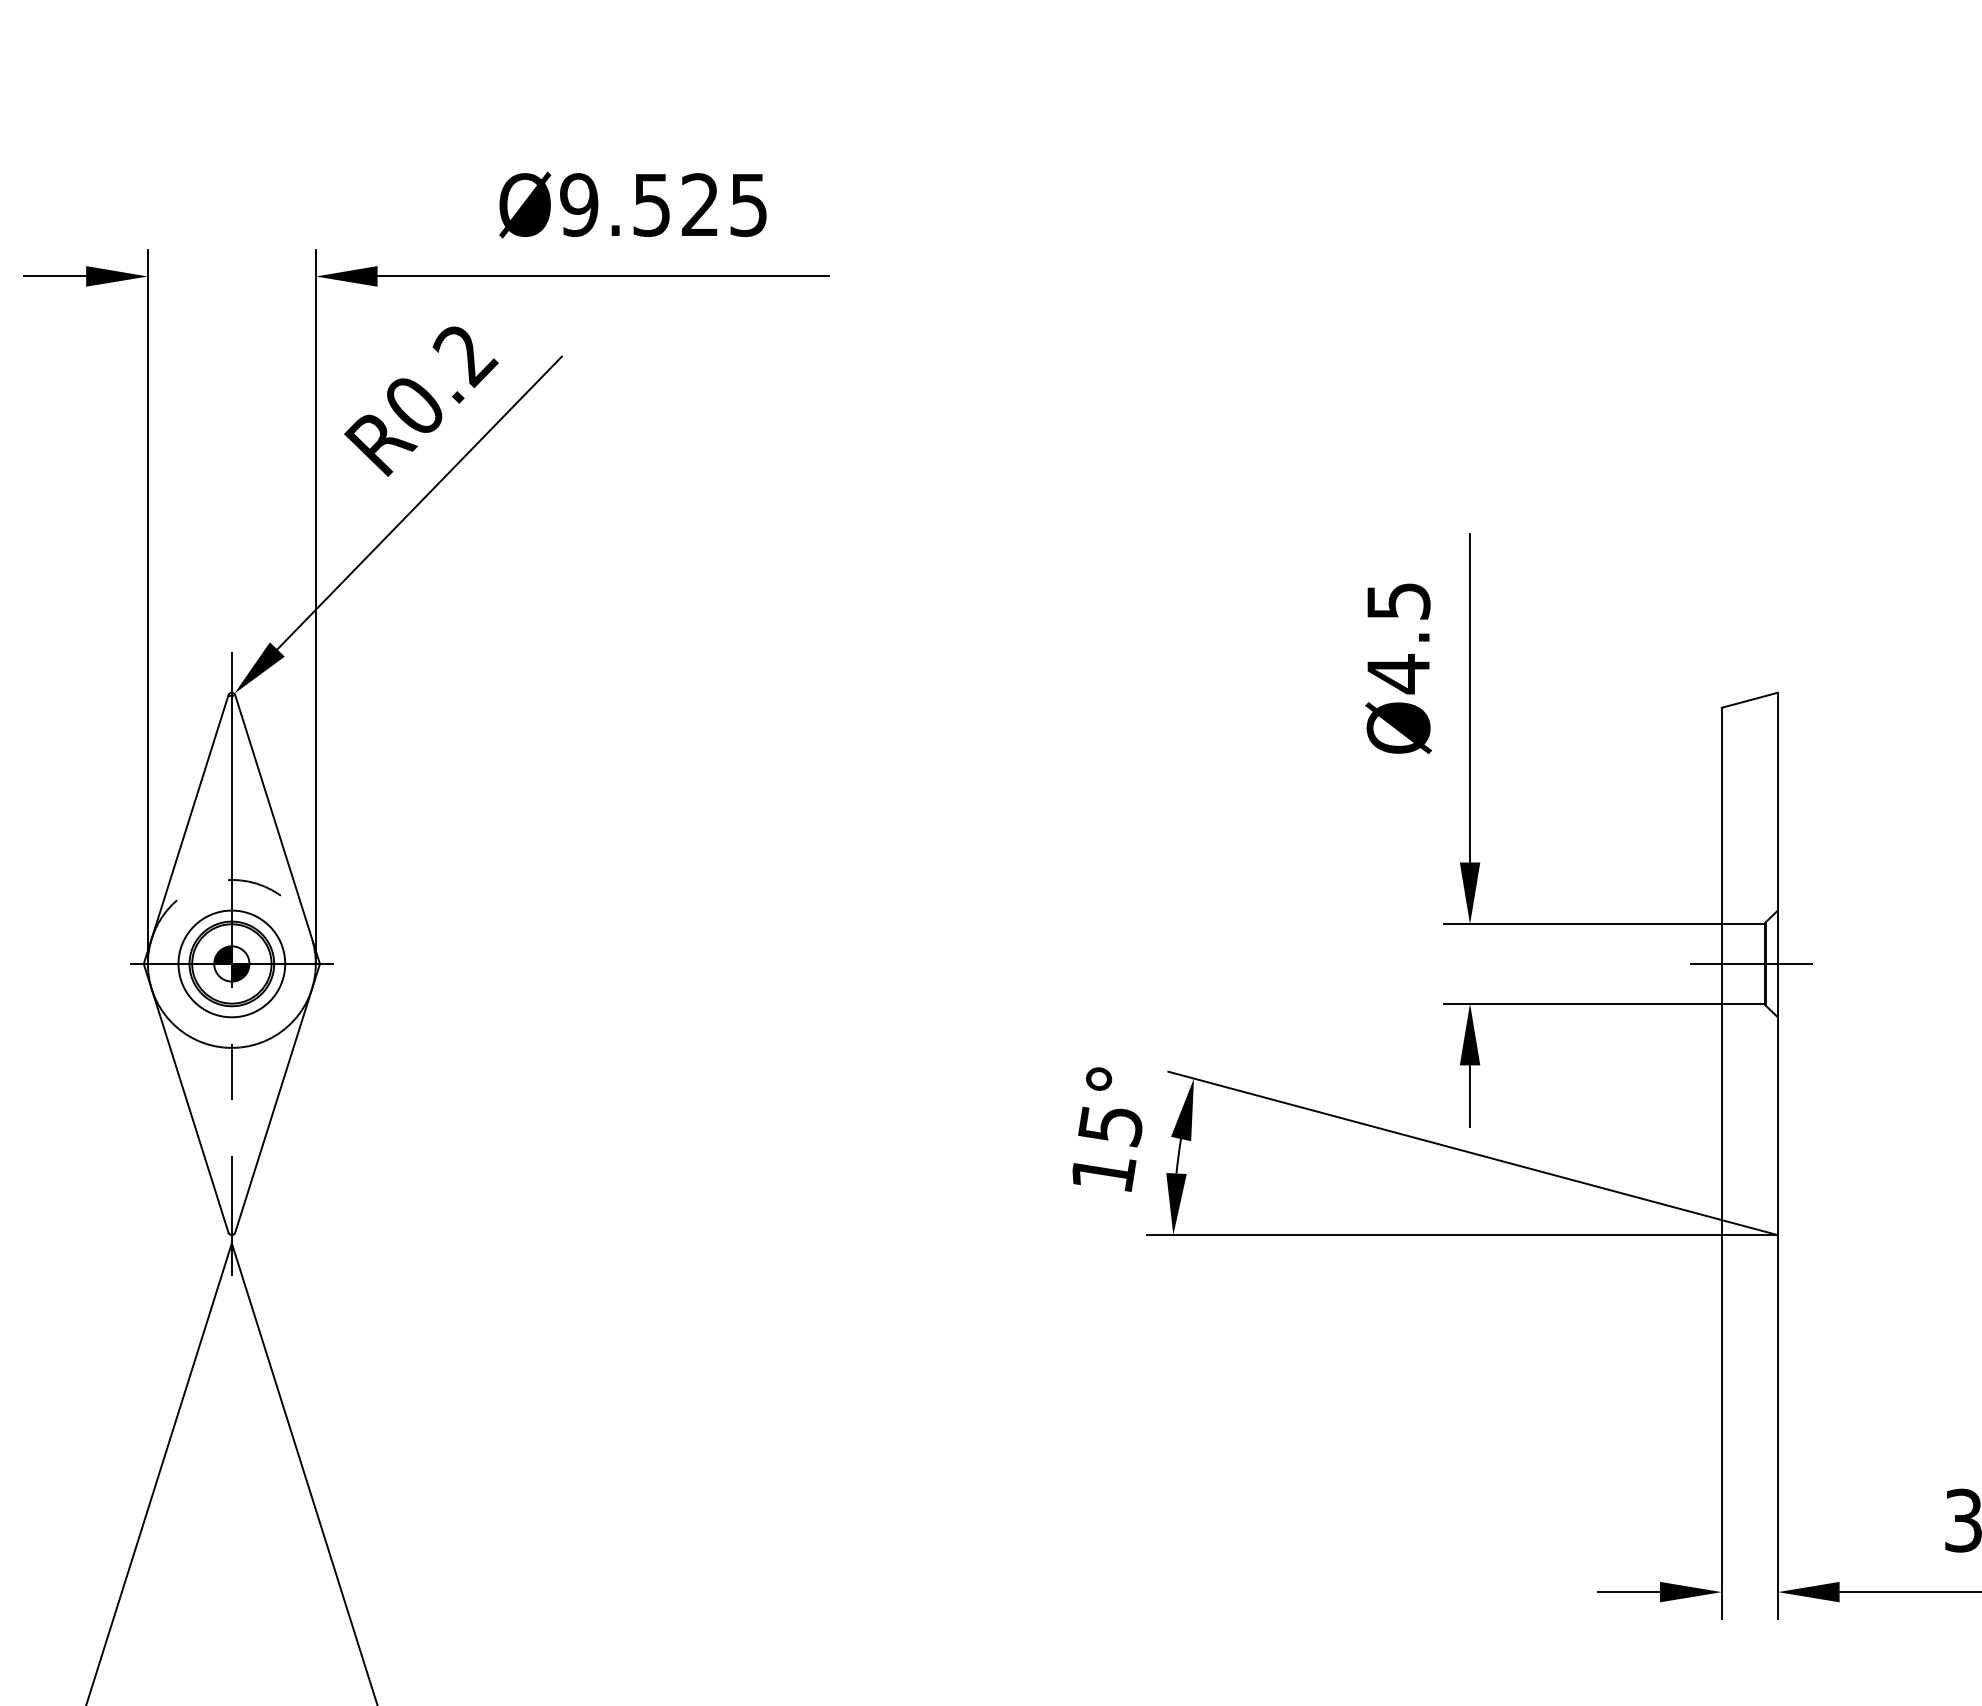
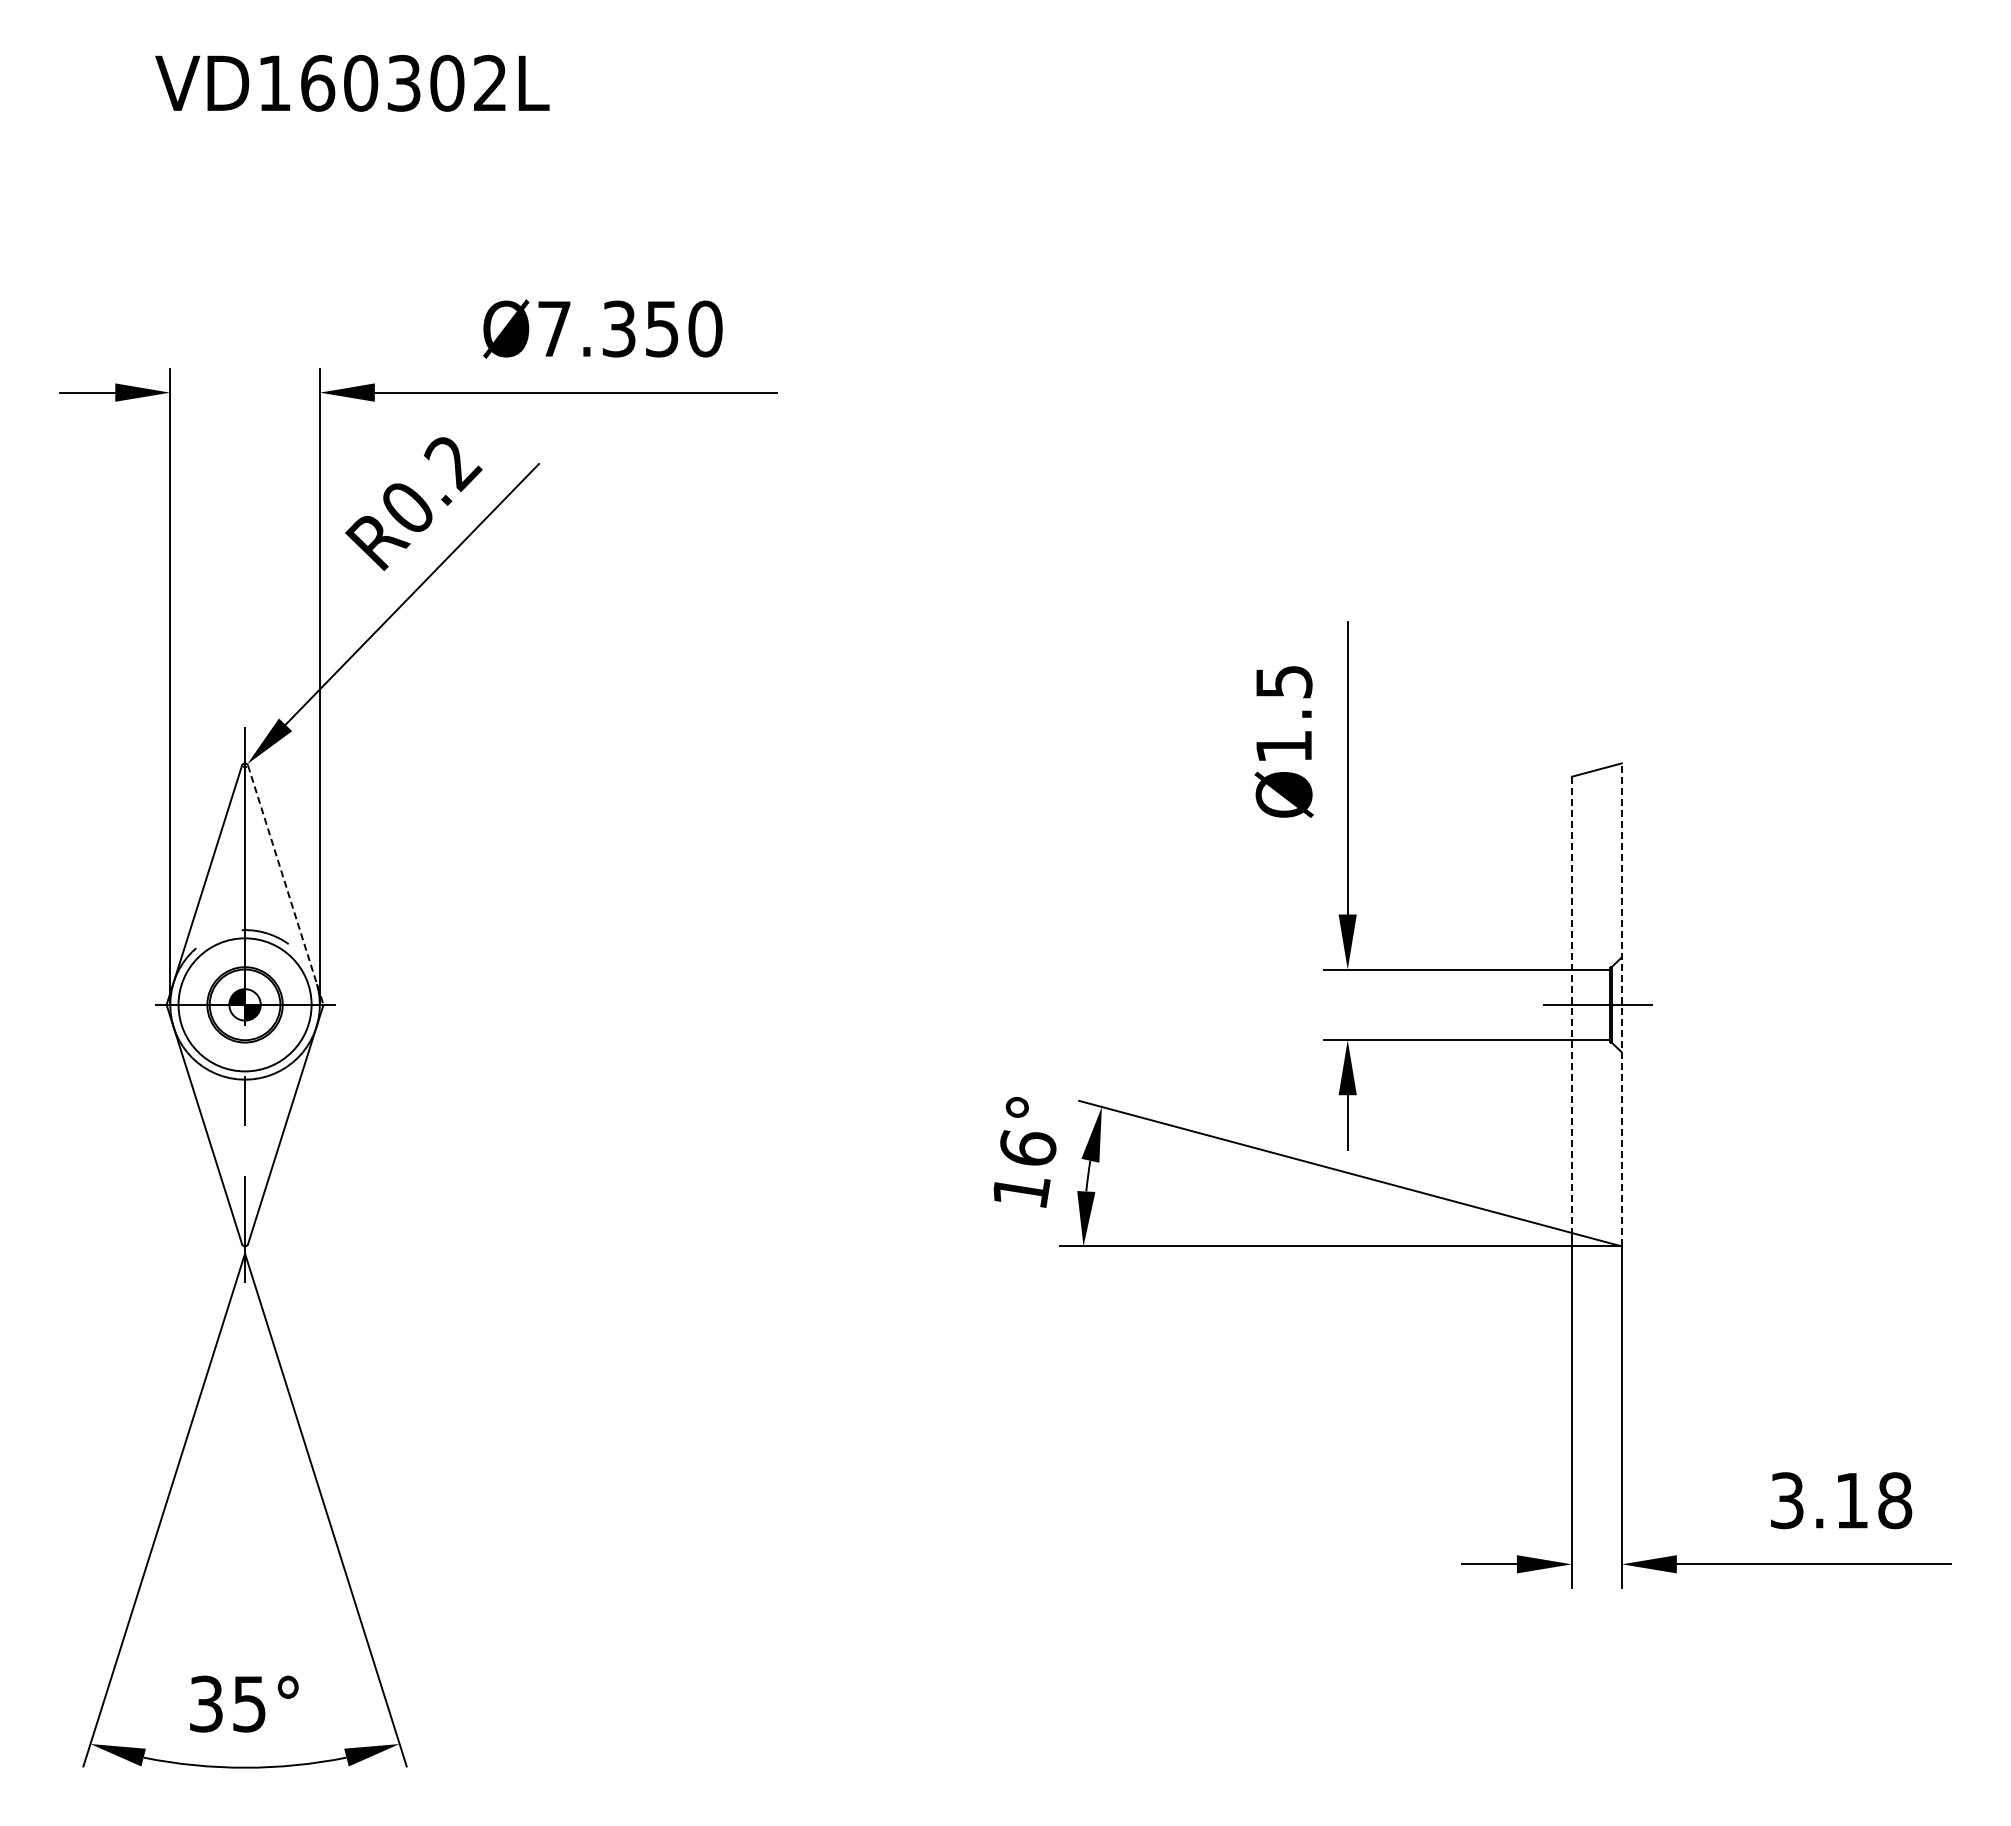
text: (663, 204) -> (629, 328), Ø9.525 -> Ø7.350
text: (1397, 673) -> (1283, 746), Ø4.5 -> Ø1.5
line: (277, 828) -> (285, 884), solid -> dashed
circle: (231, 963) -> (244, 1004), size x1.4
line: (1777, 963) -> (1621, 1004), solid -> dashed
line: (1721, 964) -> (1571, 1005), solid -> dashed
text: (1110, 1126) -> (1027, 1149), 15° -> 16°

